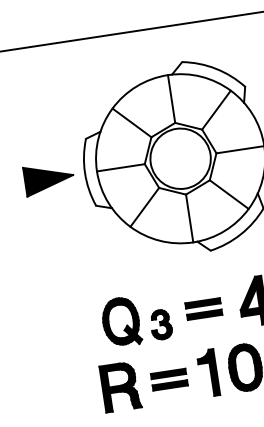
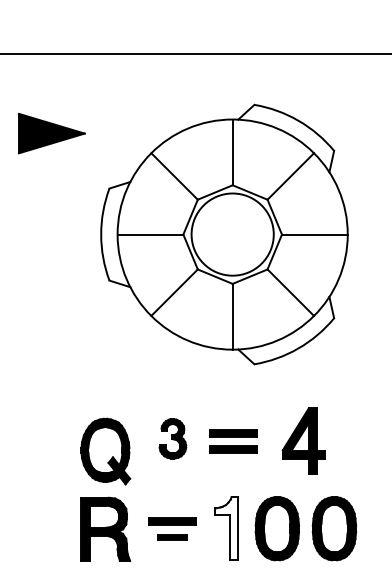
part: (48, 178) -> (51, 133), moved
part: (121, 322) -> (105, 451), moved
part: (160, 324) -> (172, 438), moved
fill: (207, 373) -> (225, 528), removed
part: (170, 385) -> (172, 537), size x0.6

